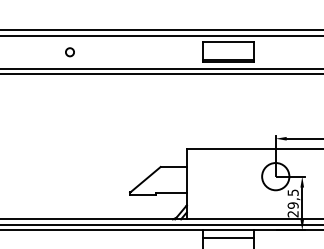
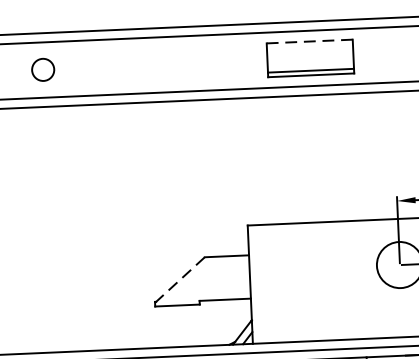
line: (228, 42) -> (310, 41), solid -> dashed
circle: (69, 52) -> (42, 70), size x1.6
line: (145, 179) -> (180, 279), solid -> dashed

